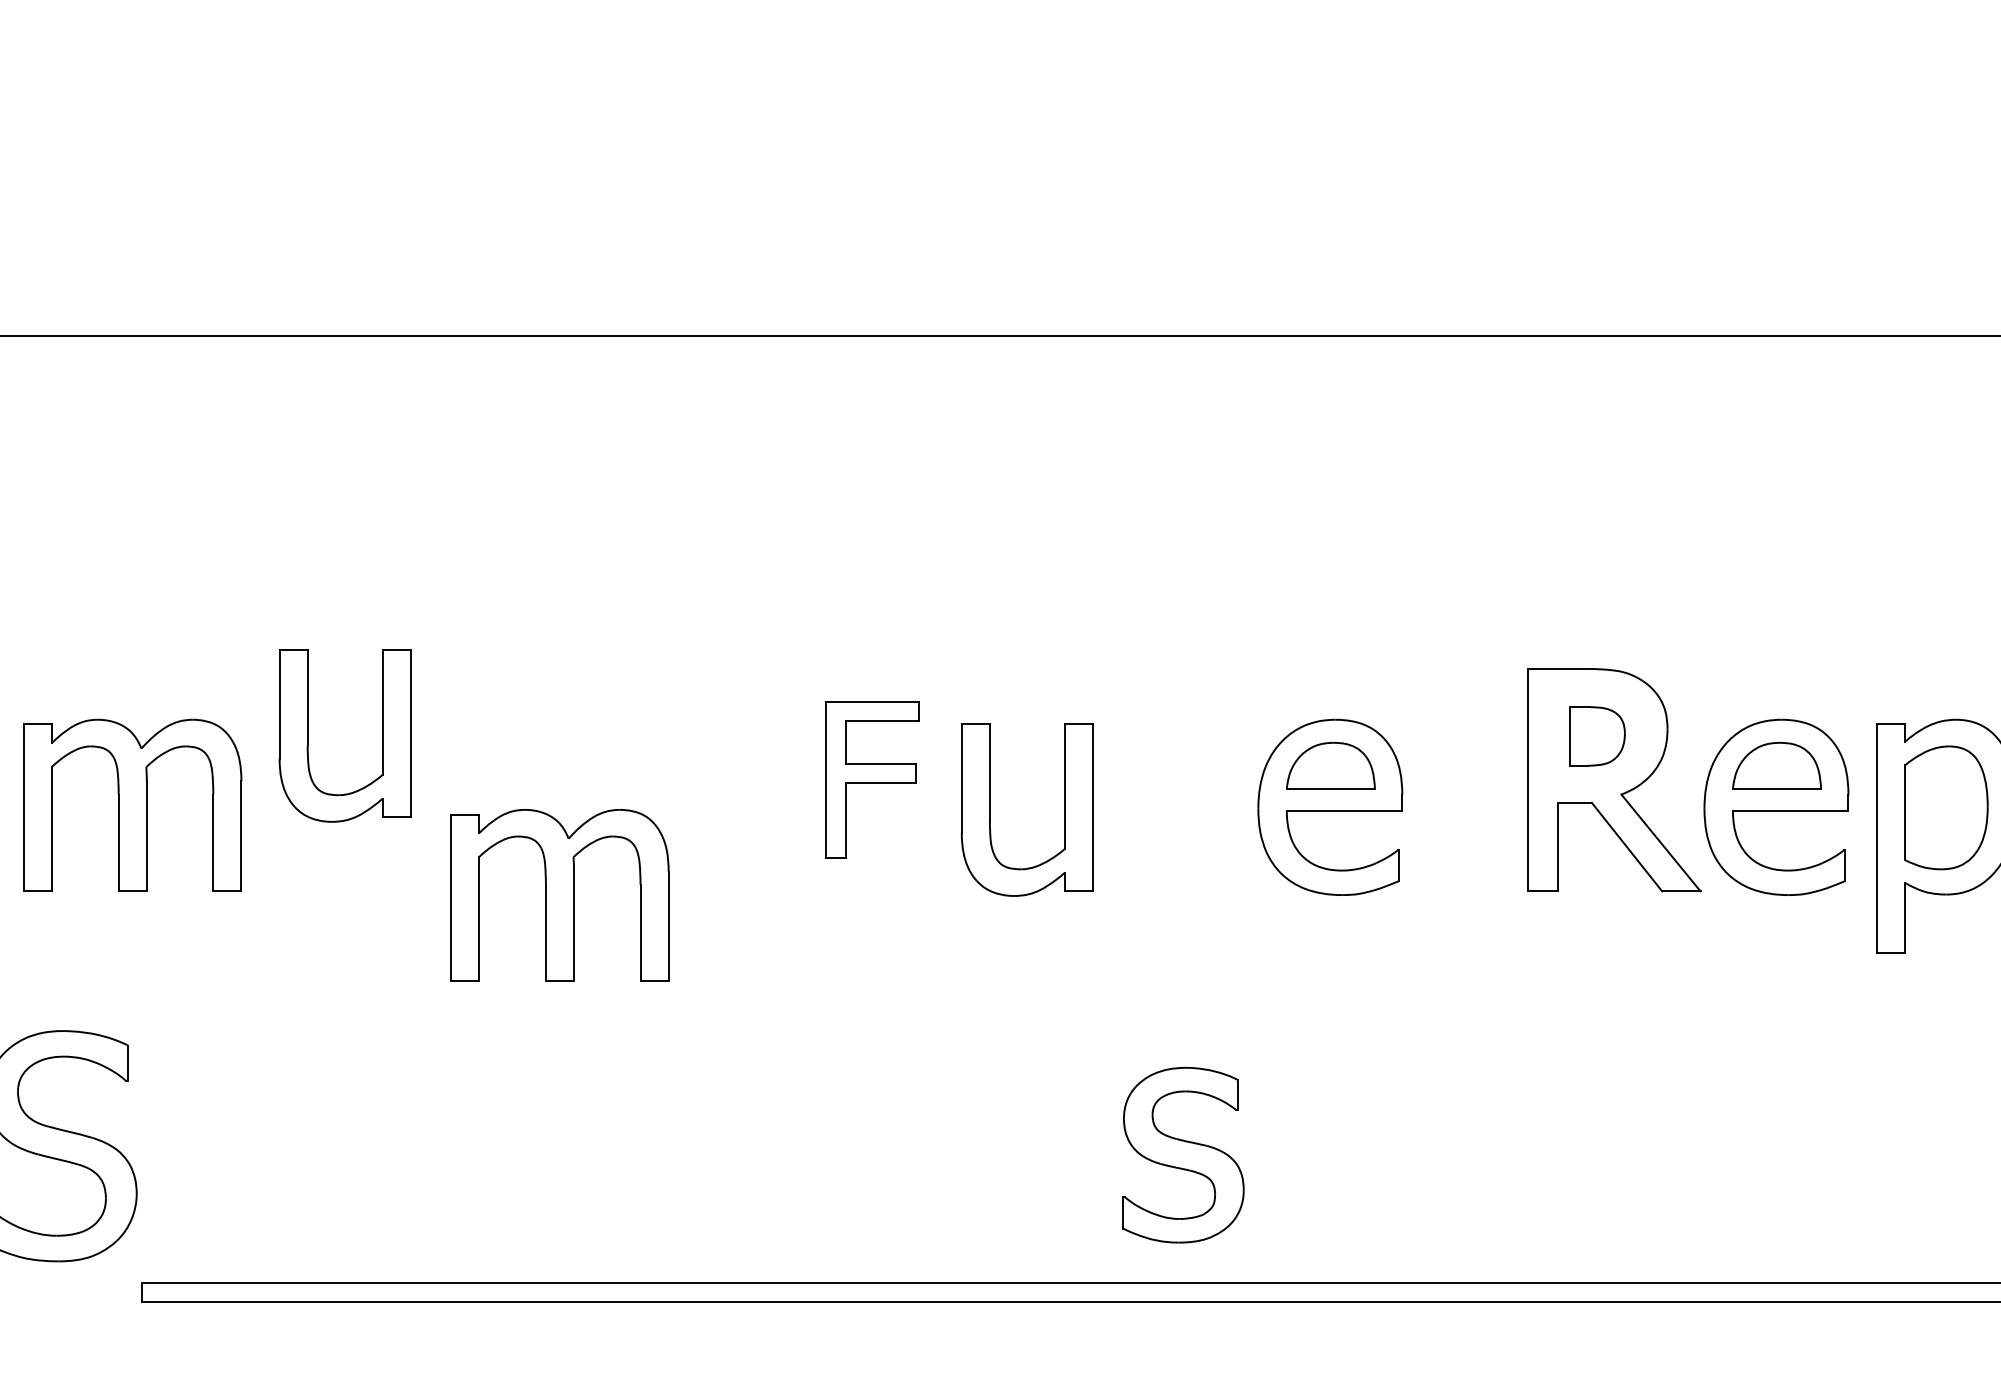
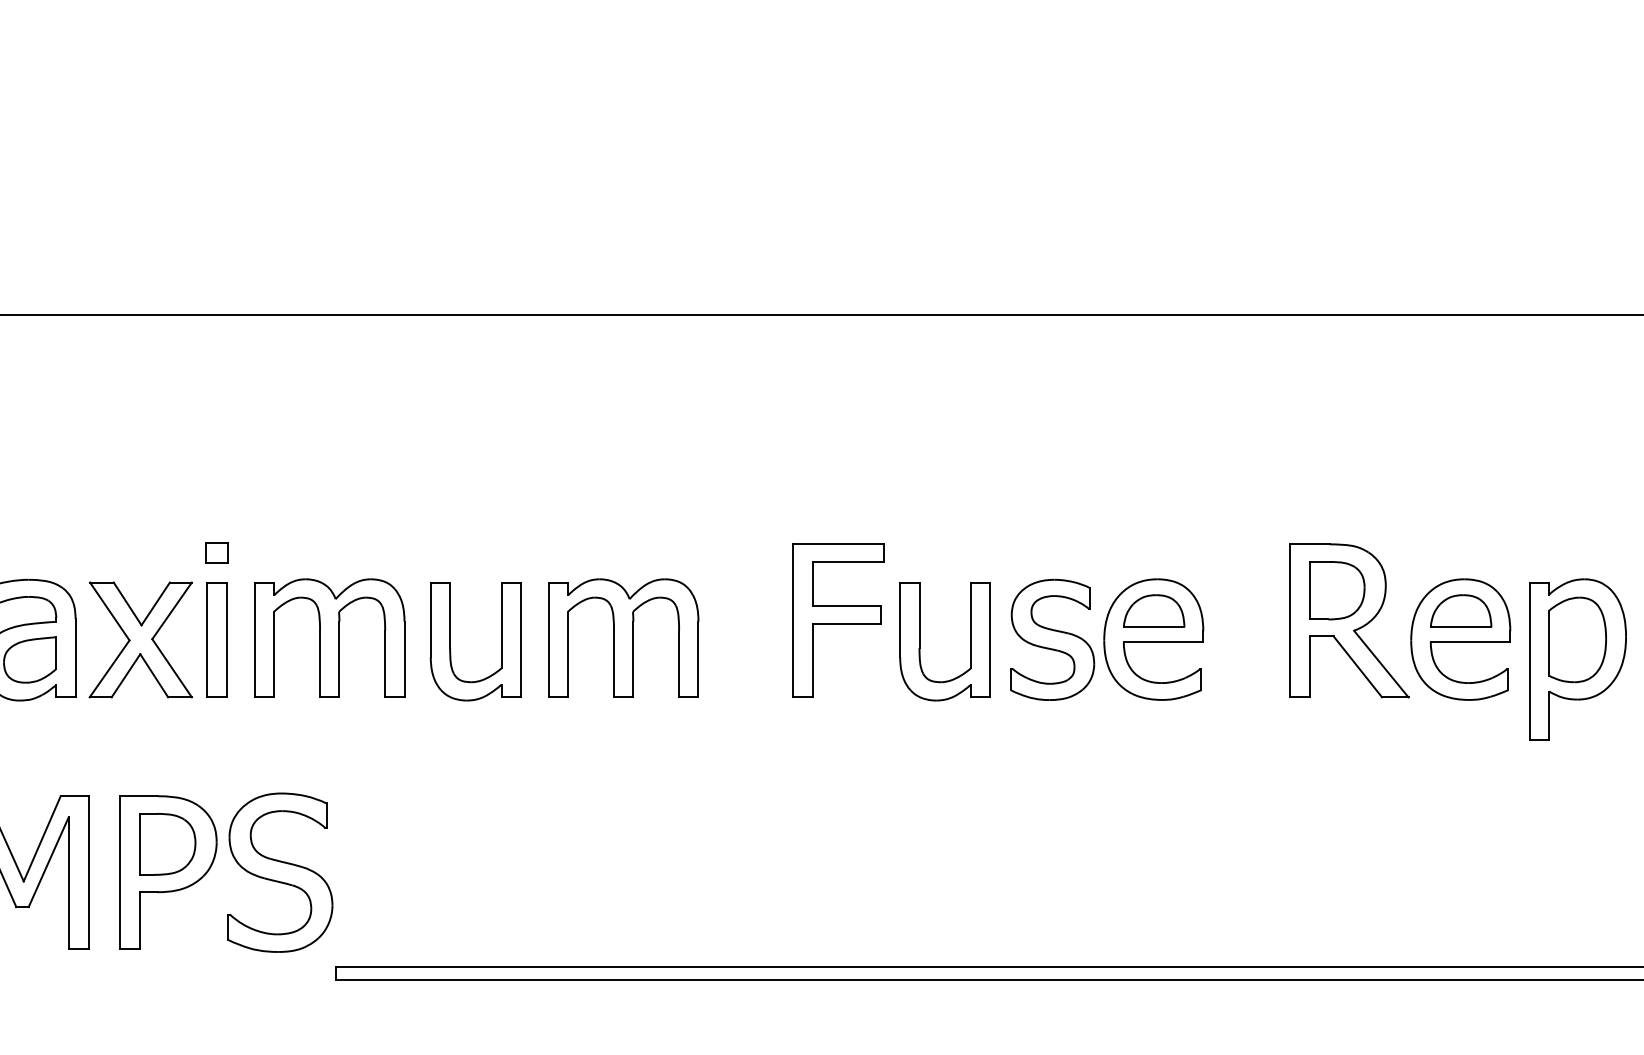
part: (308, 736) -> (450, 641), moved
part: (1597, 736) -> (1337, 590), size x1.43
part: (872, 779) -> (838, 620), size x1.43
part: (559, 894) -> (623, 637), moved
part: (1183, 1154) -> (1052, 639), moved

